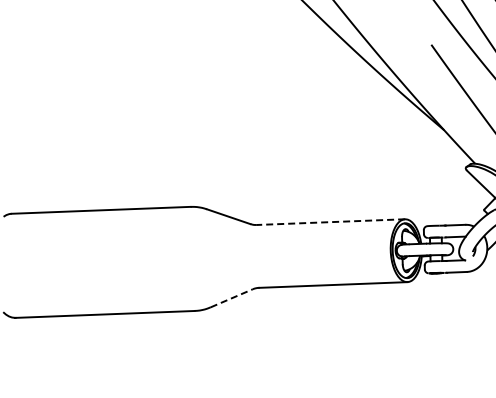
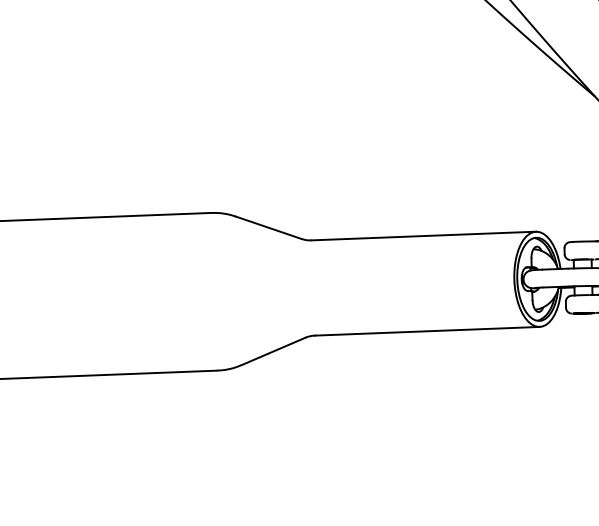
line: (330, 222) -> (423, 236), dashed -> solid
line: (231, 298) -> (273, 351), dashed -> solid

